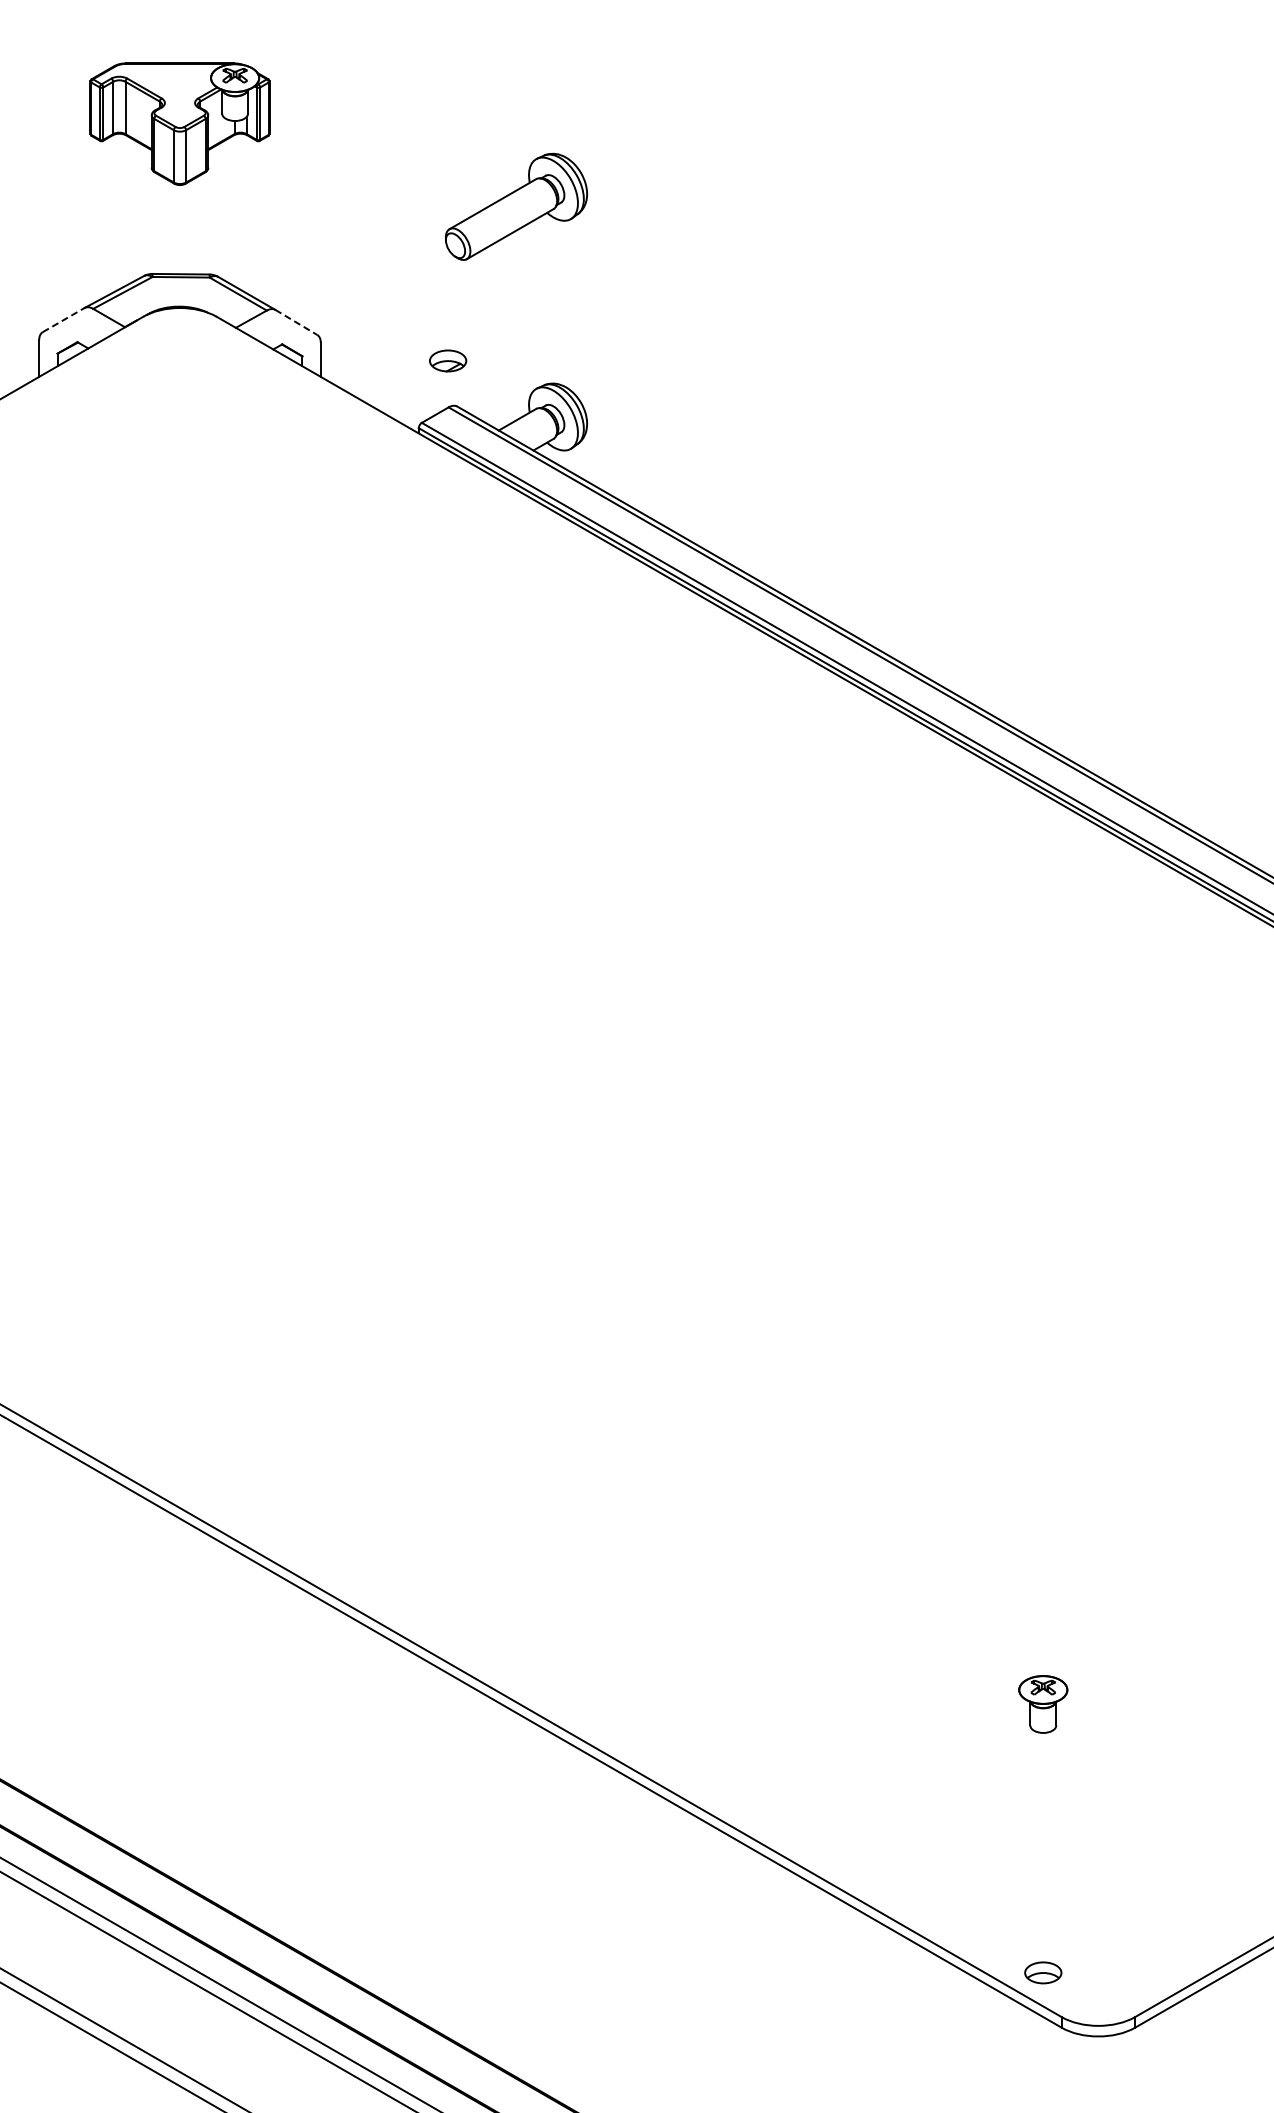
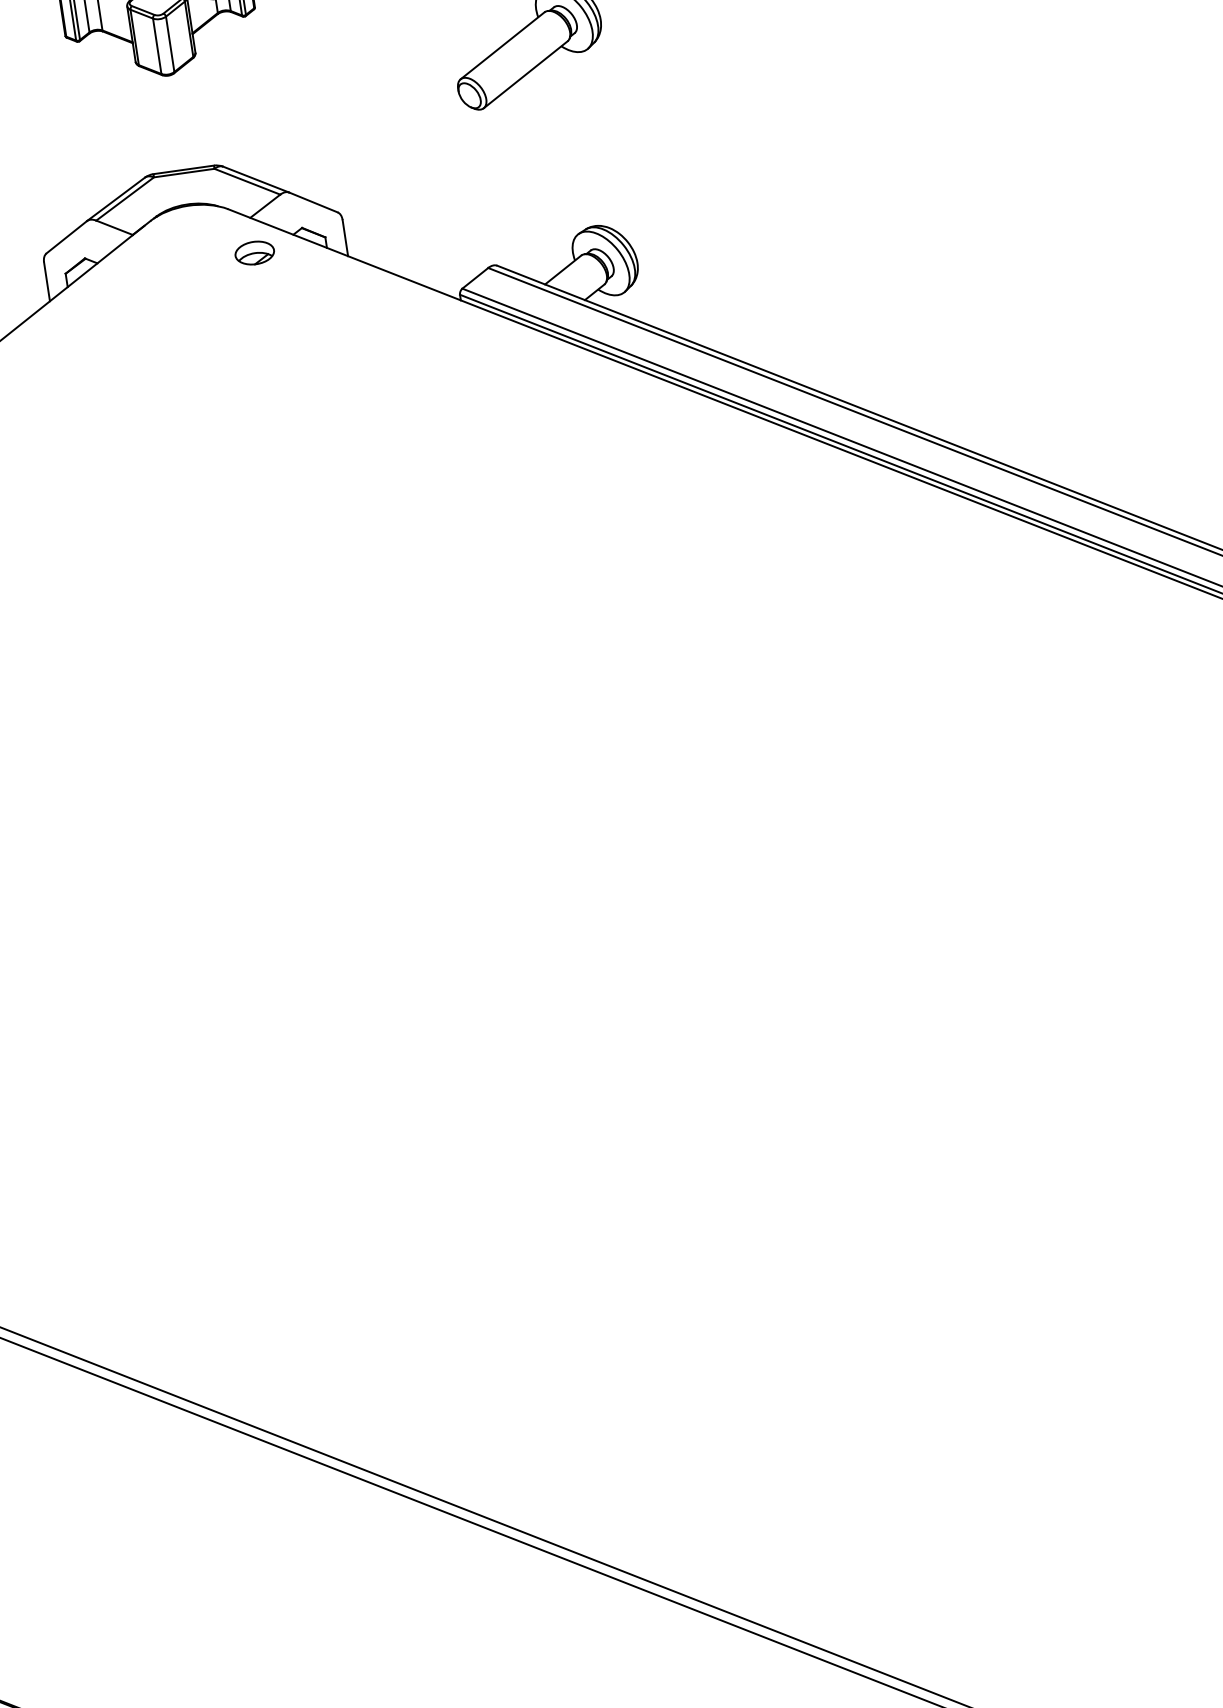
line: (64, 319) -> (67, 236), dashed -> solid
line: (296, 322) -> (313, 202), dashed -> solid
part: (448, 360) -> (255, 252), moved

